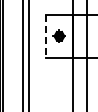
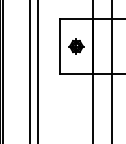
line: (46, 36) -> (59, 46), dashed -> solid

